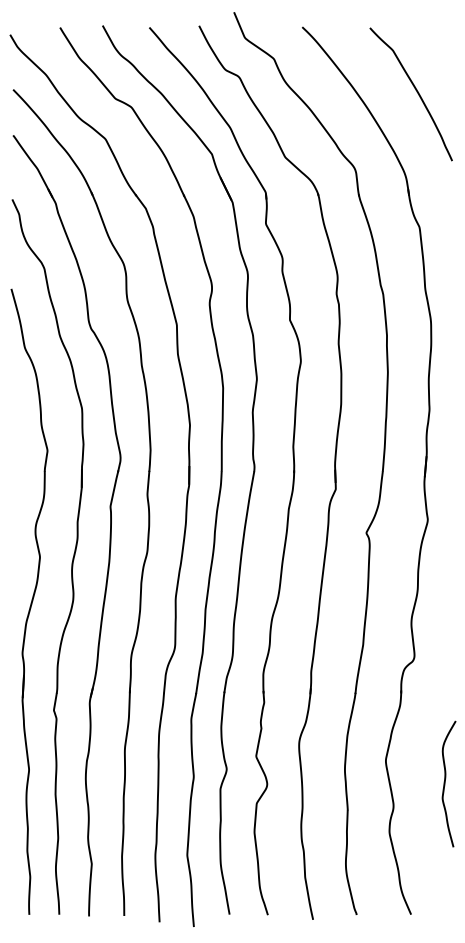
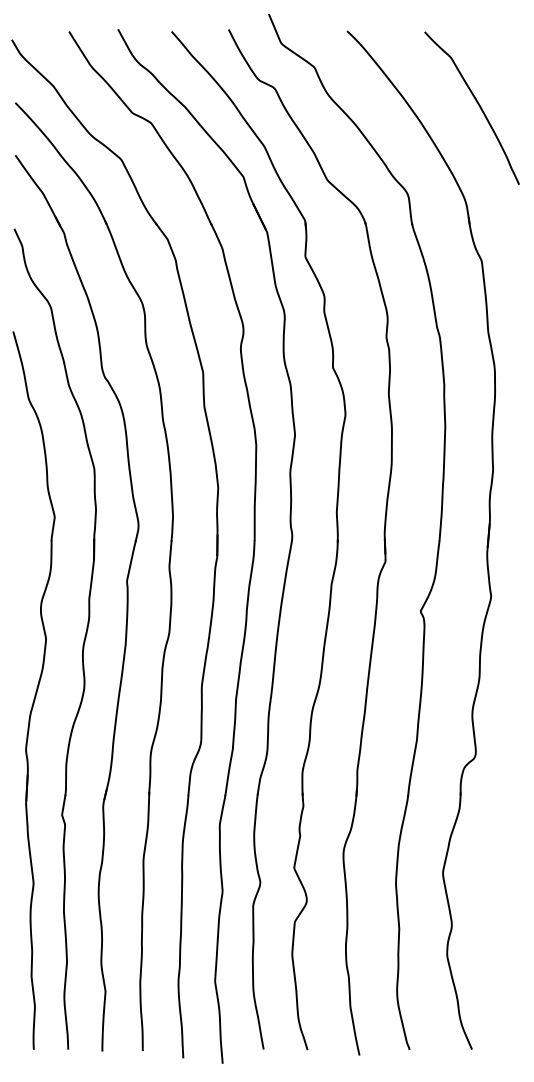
curve: (445, 783) -> (511, 899), removed

